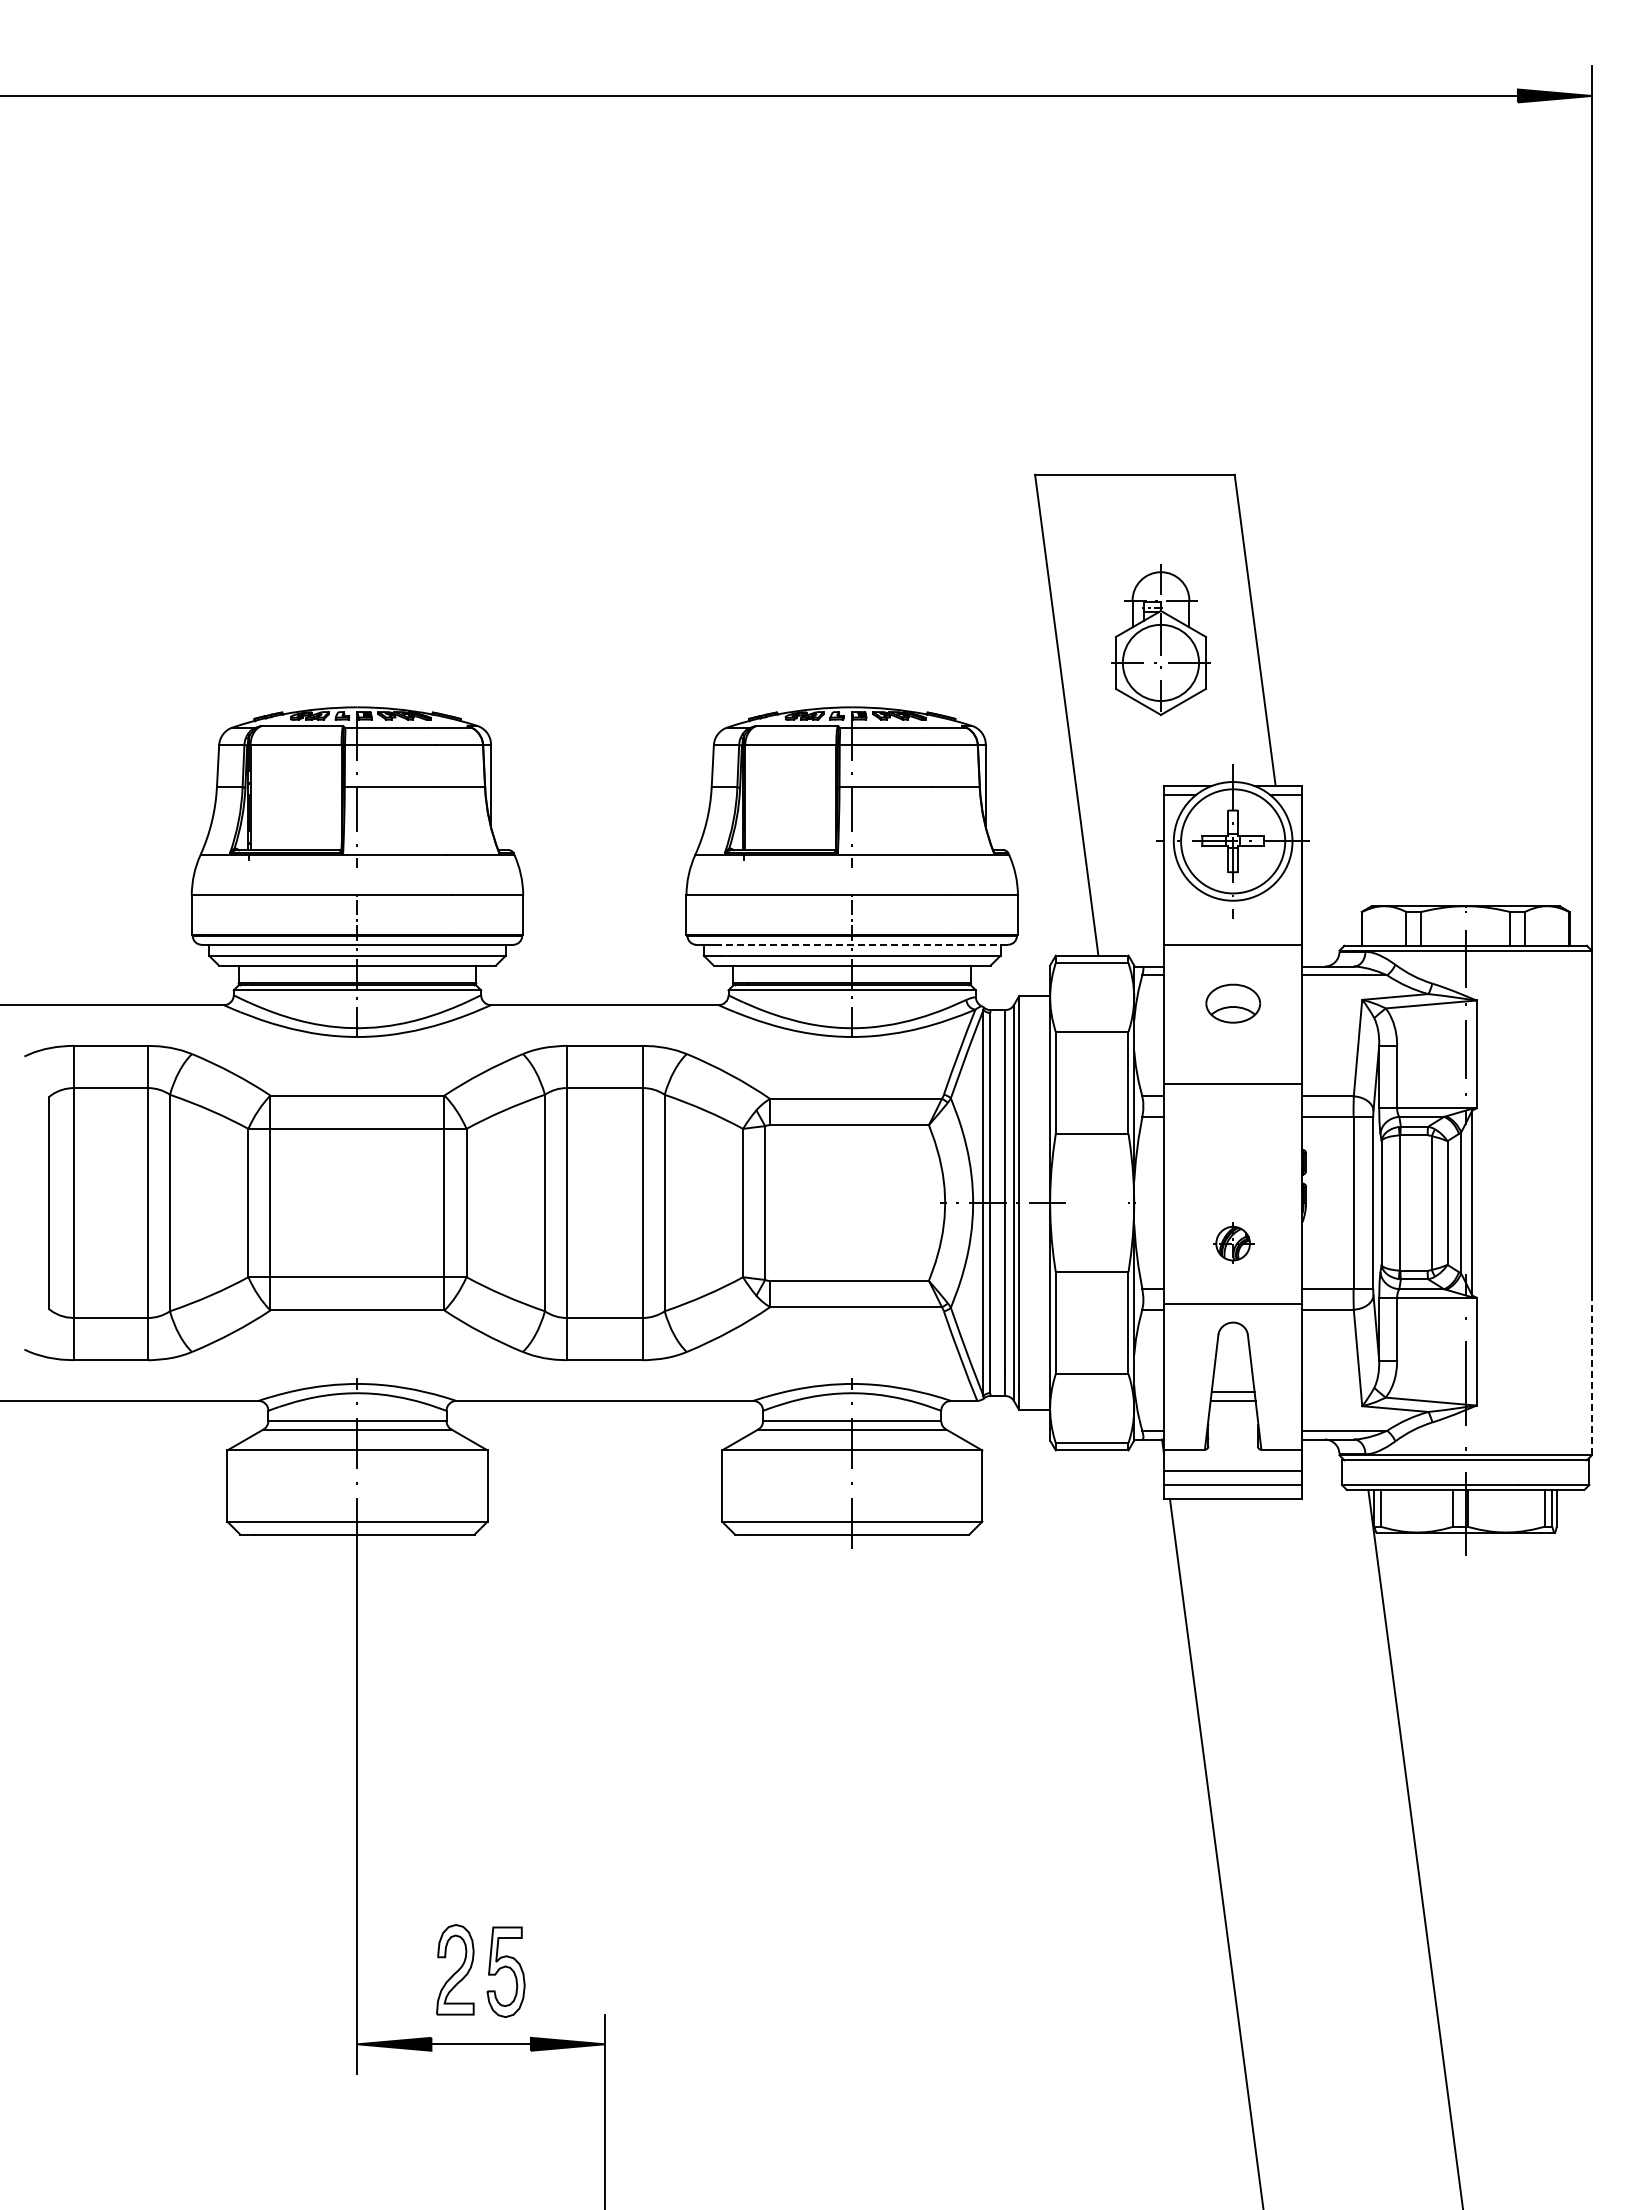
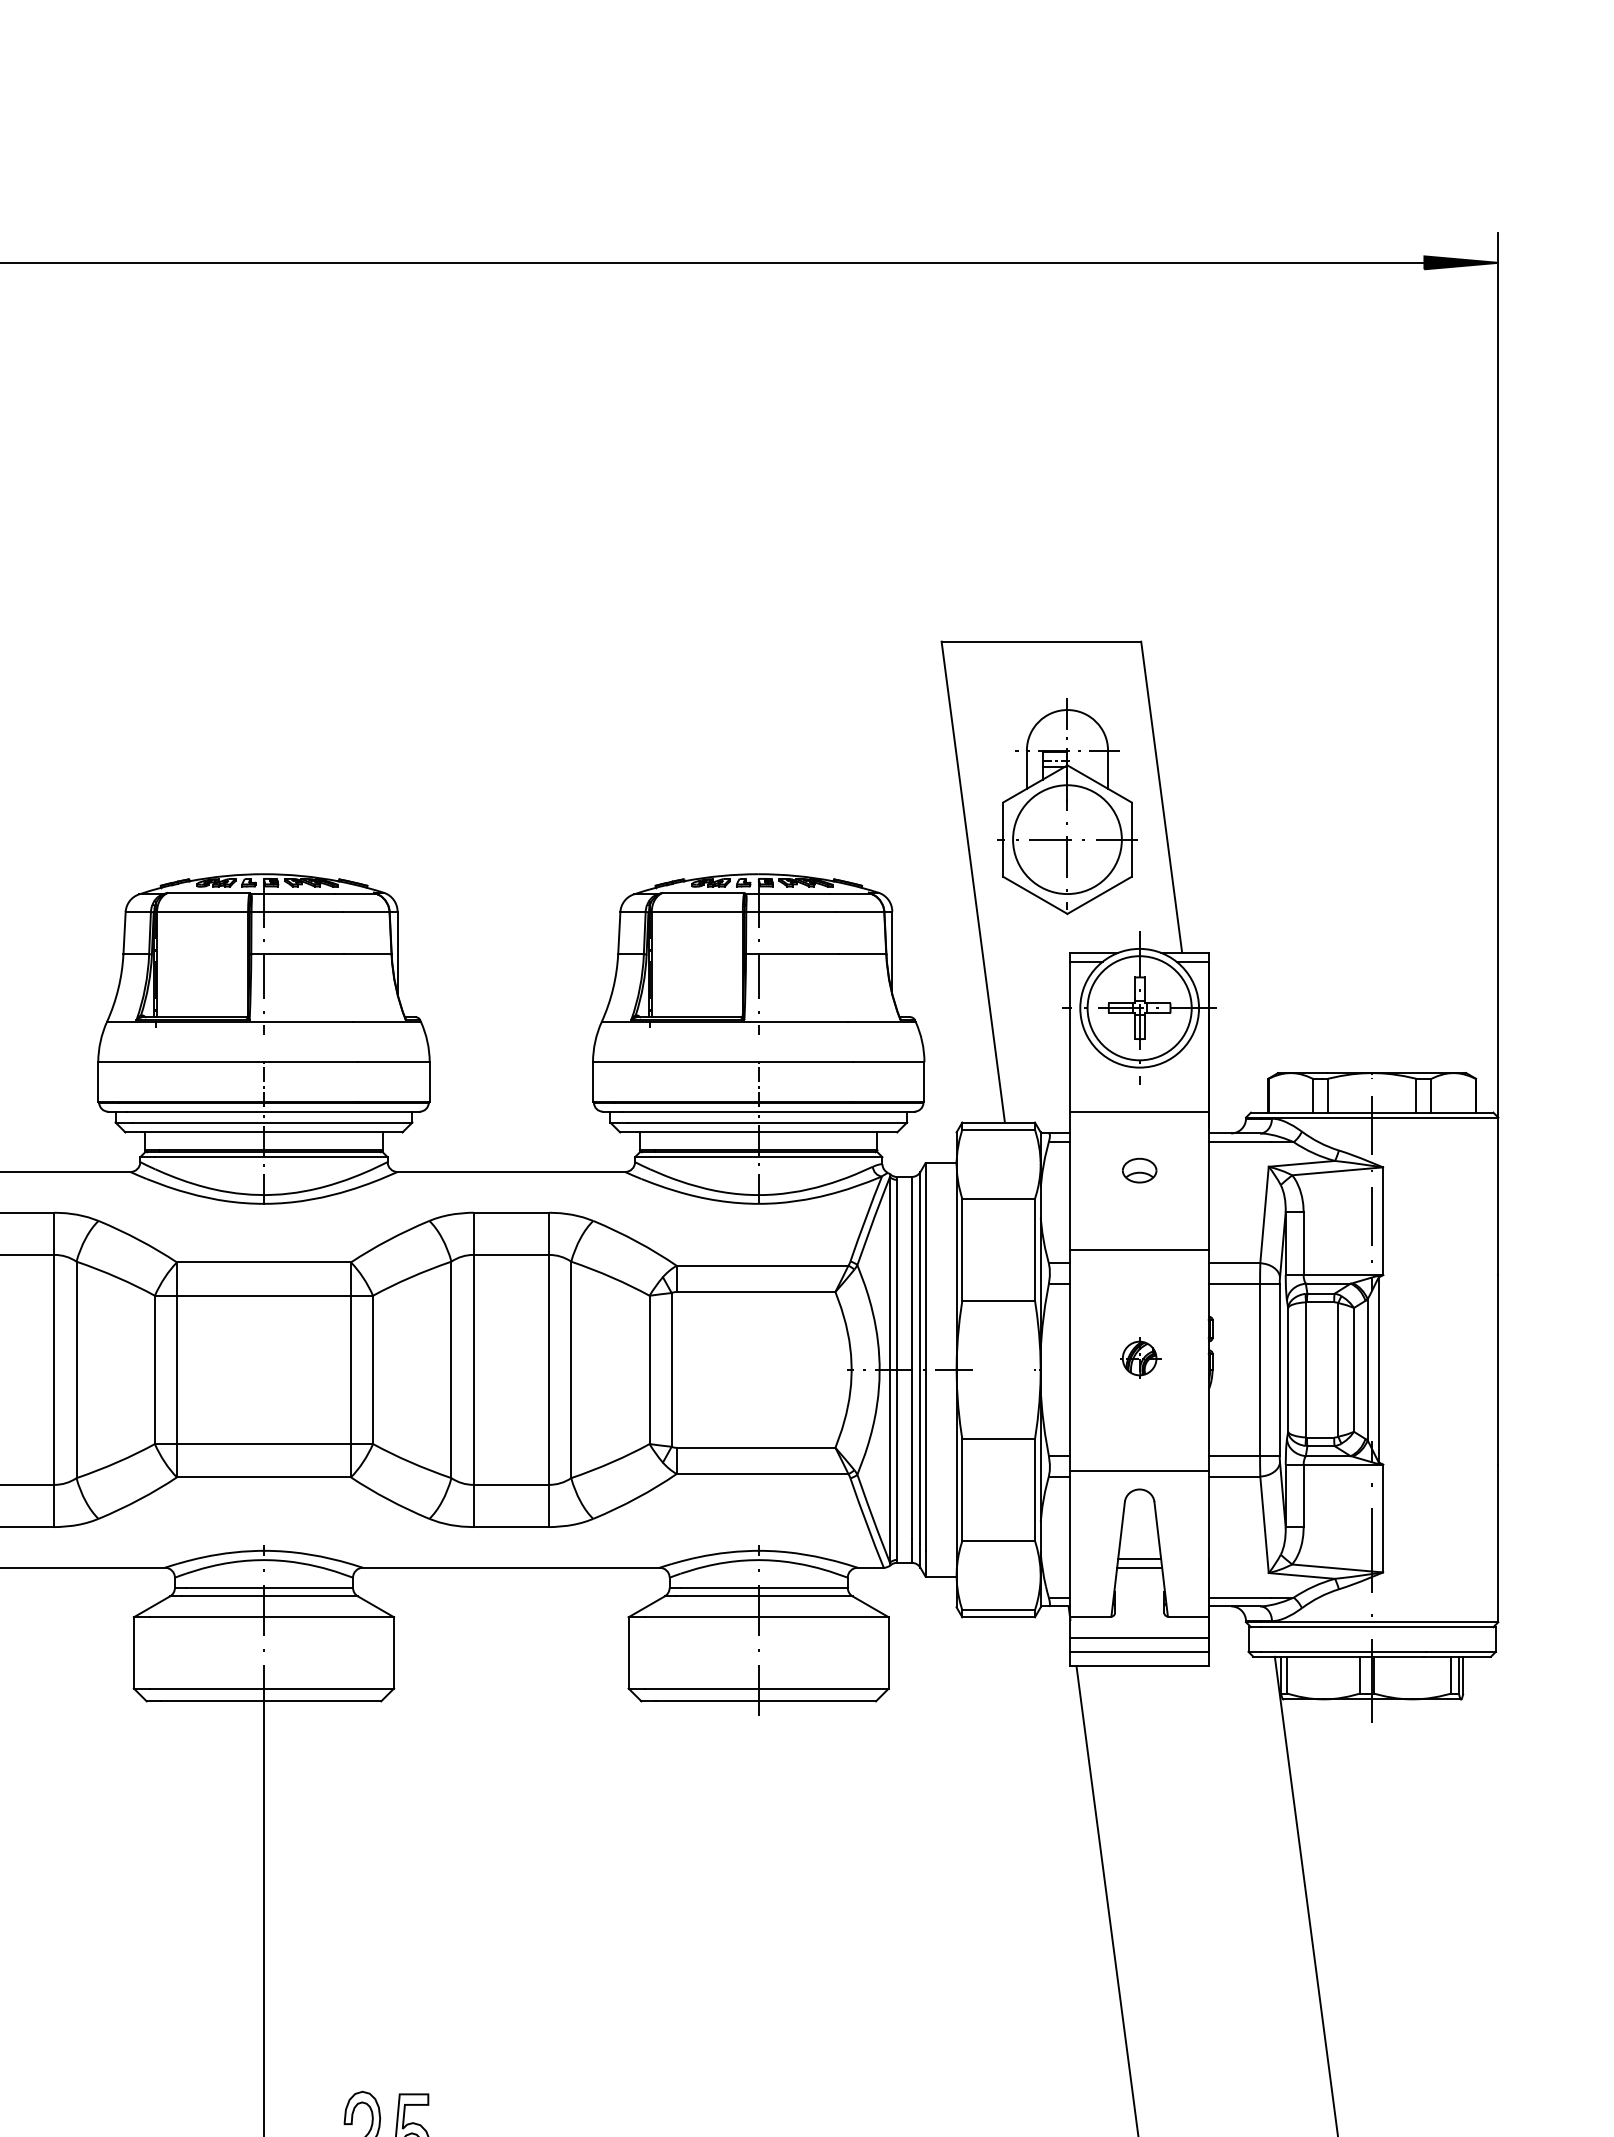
part: (1160, 639) -> (1067, 806), size x1.43
line: (861, 944) -> (768, 1111), dashed -> solid
part: (1232, 1003) -> (1139, 1170), size x0.62
part: (1233, 1242) -> (1140, 1357), moved
line: (1591, 1376) -> (1498, 1543), dashed -> solid

